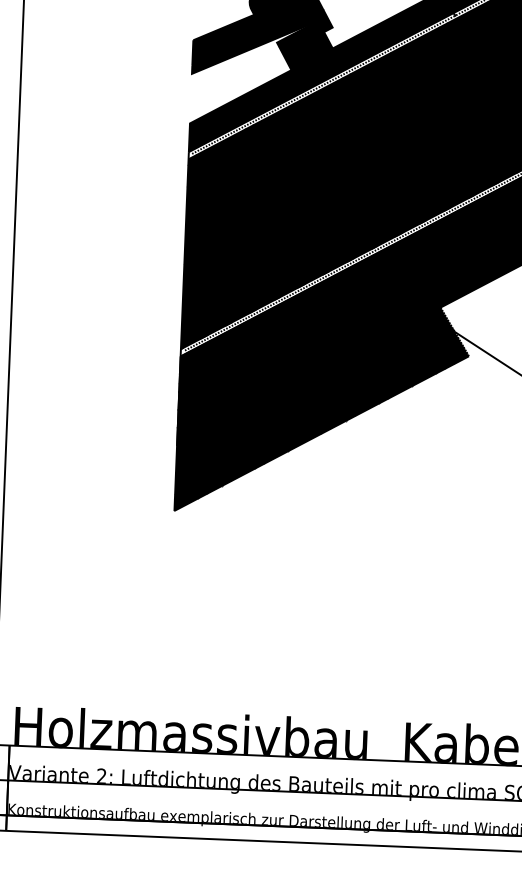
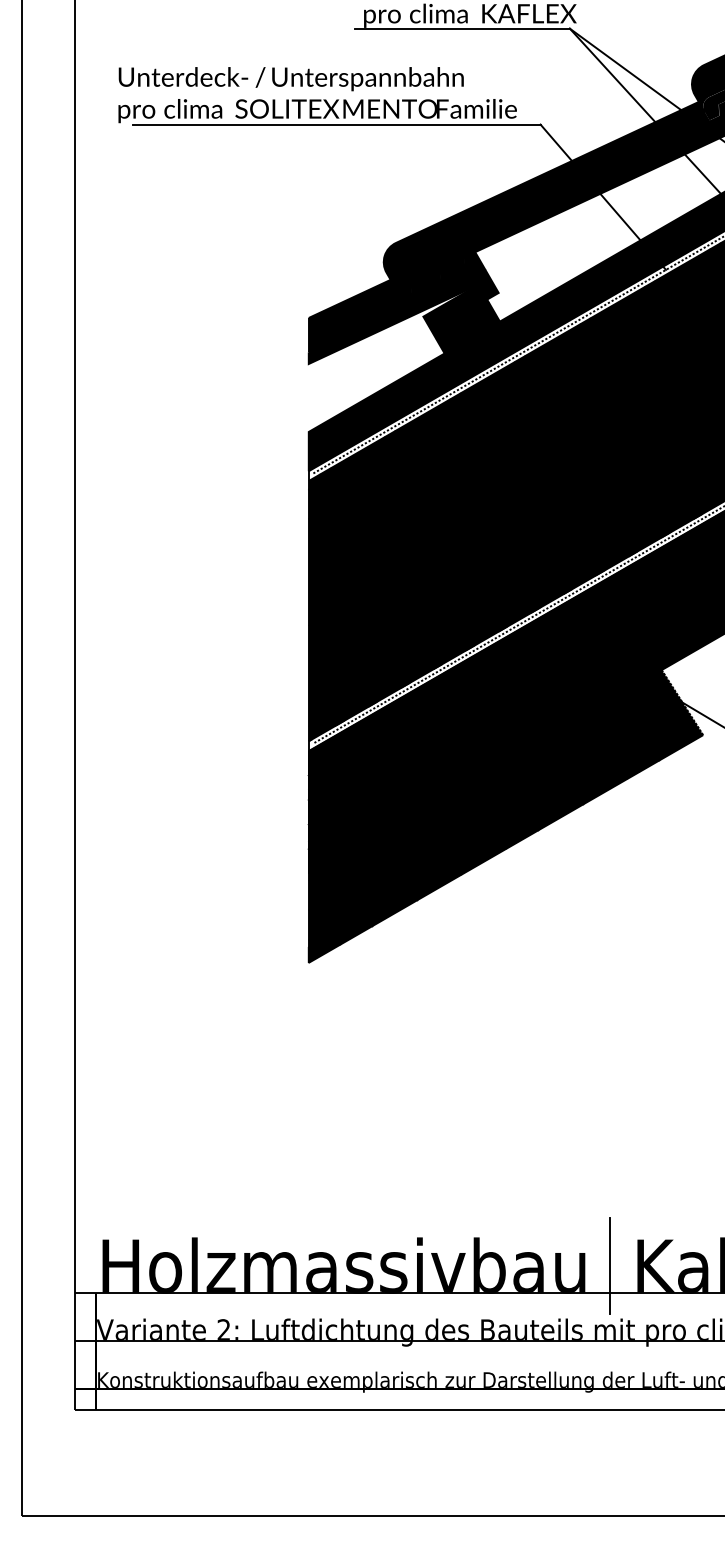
line: (385, 741) -> (609, 1266), added

